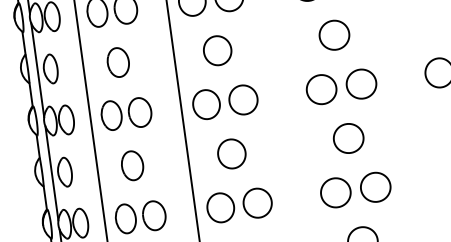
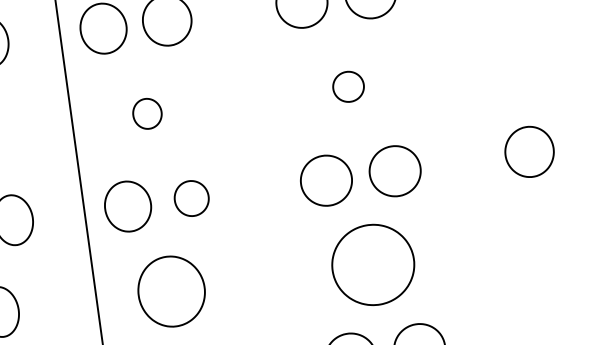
part: (334, 34) -> (348, 85), size x0.6
part: (217, 50) -> (146, 113), size x0.6
part: (243, 99) -> (191, 197), size x0.7
part: (348, 138) -> (372, 264), size x1.6
part: (231, 153) -> (171, 290), size x1.4

